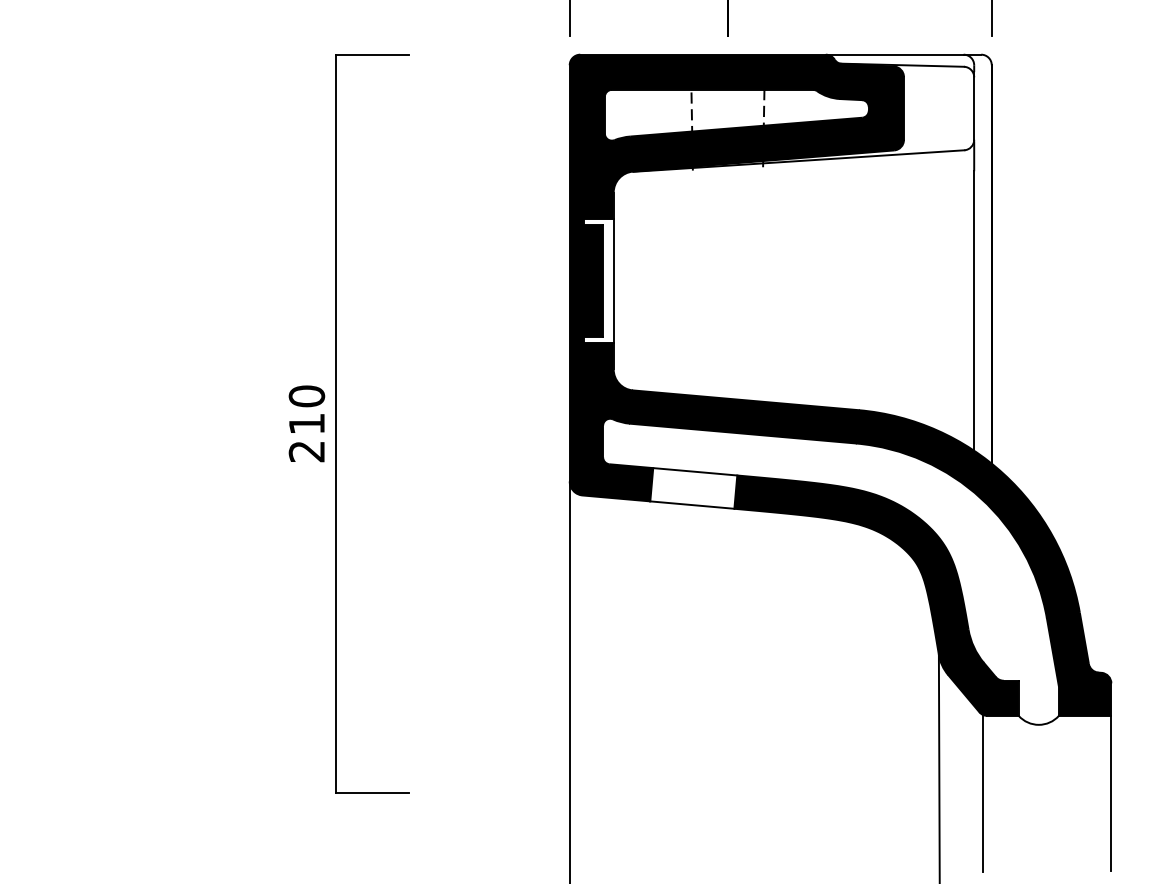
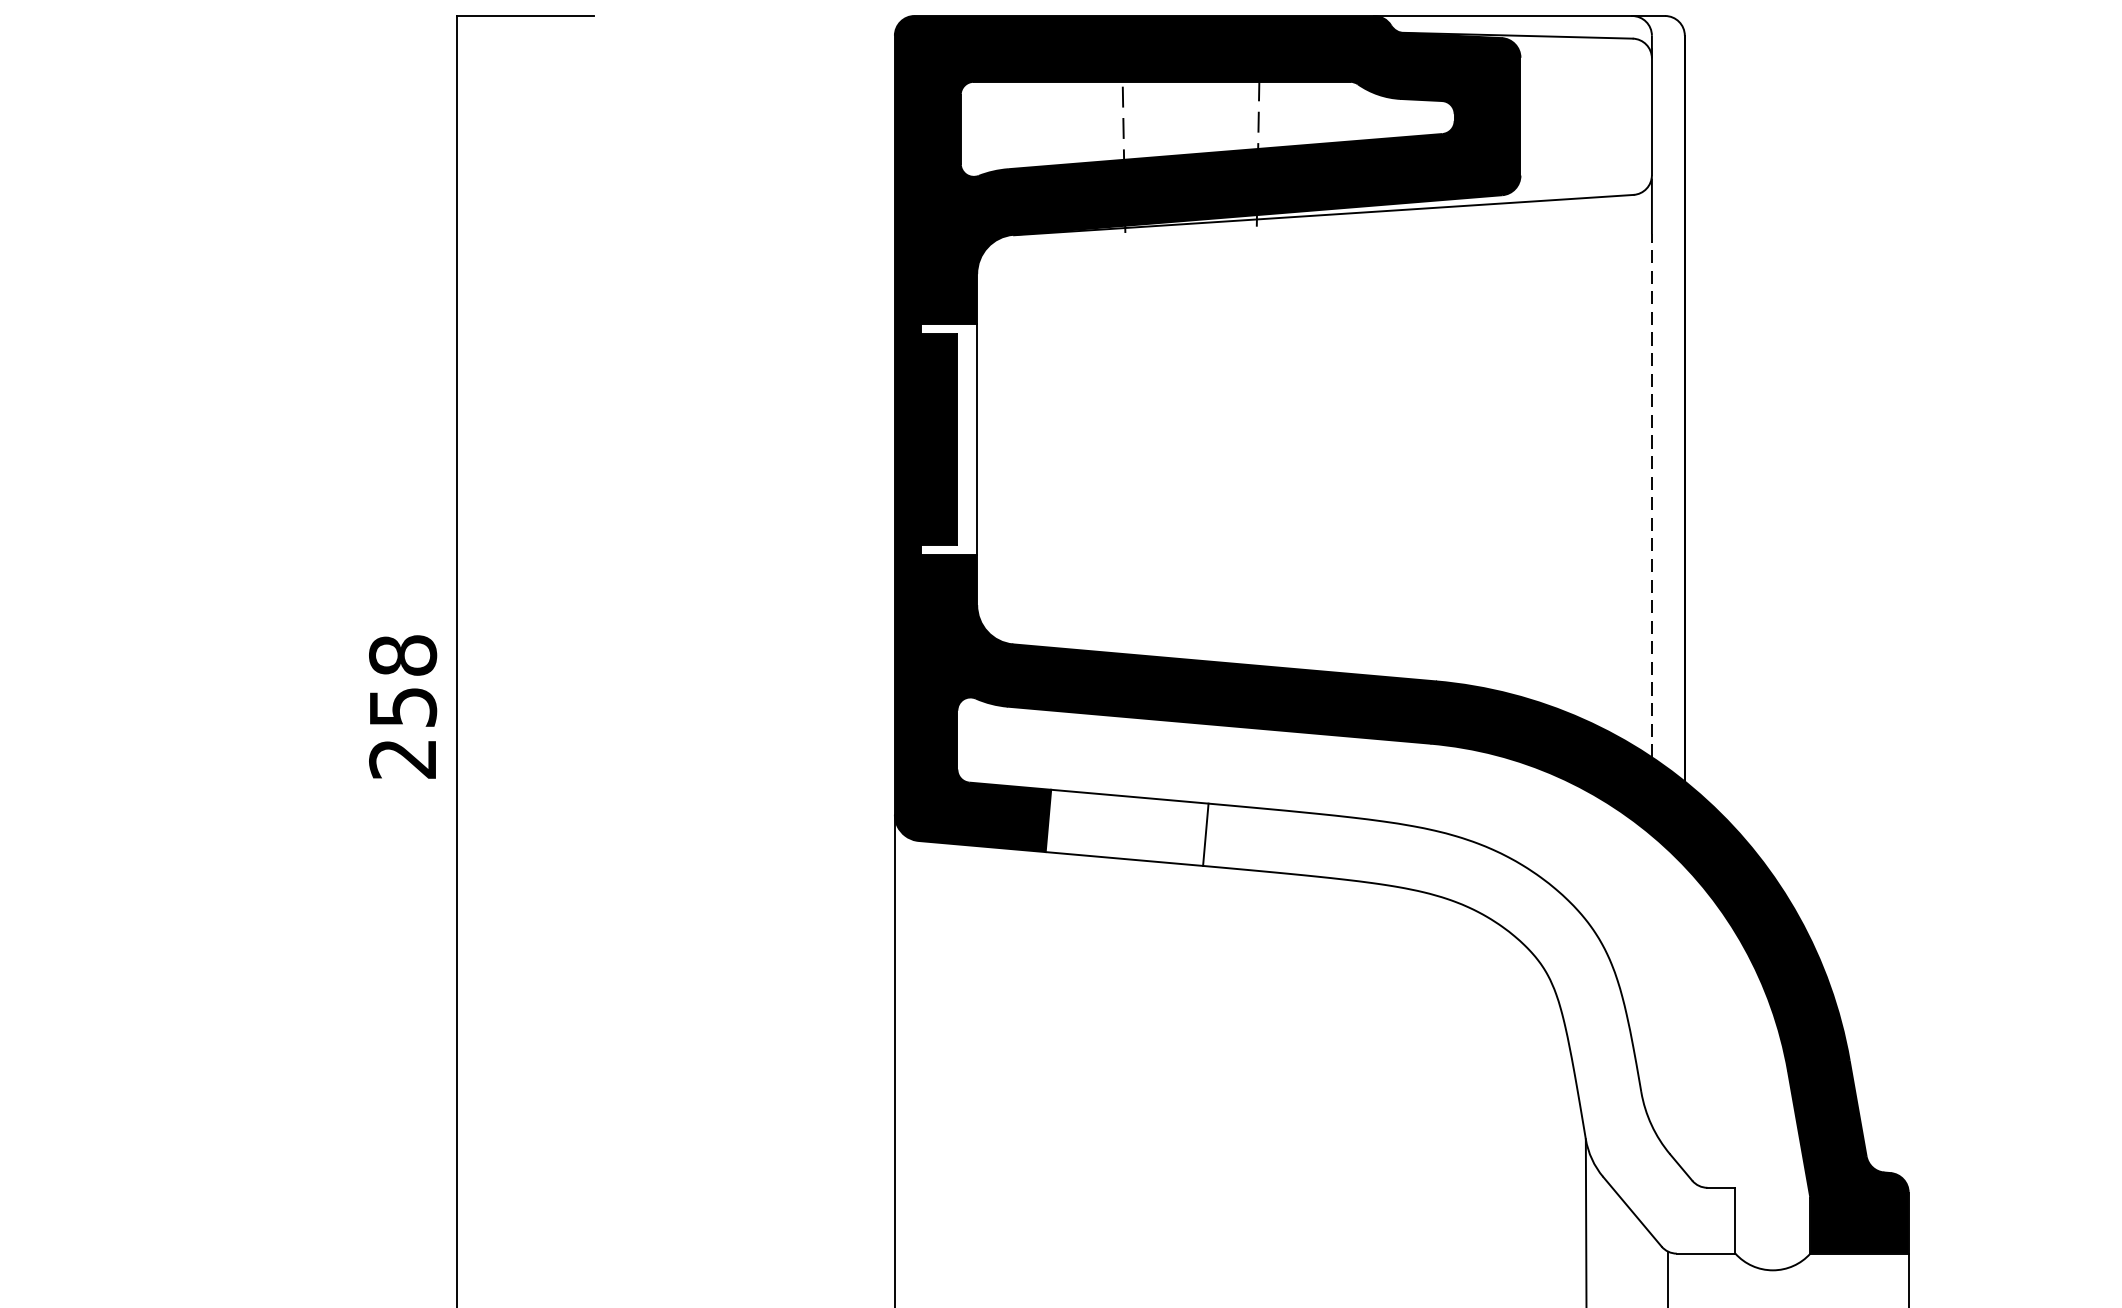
line: (974, 311) -> (1652, 496), solid -> dashed
text: (307, 409) -> (404, 680), 210 -> 258
fill: (876, 595) -> (1469, 1028), removed

